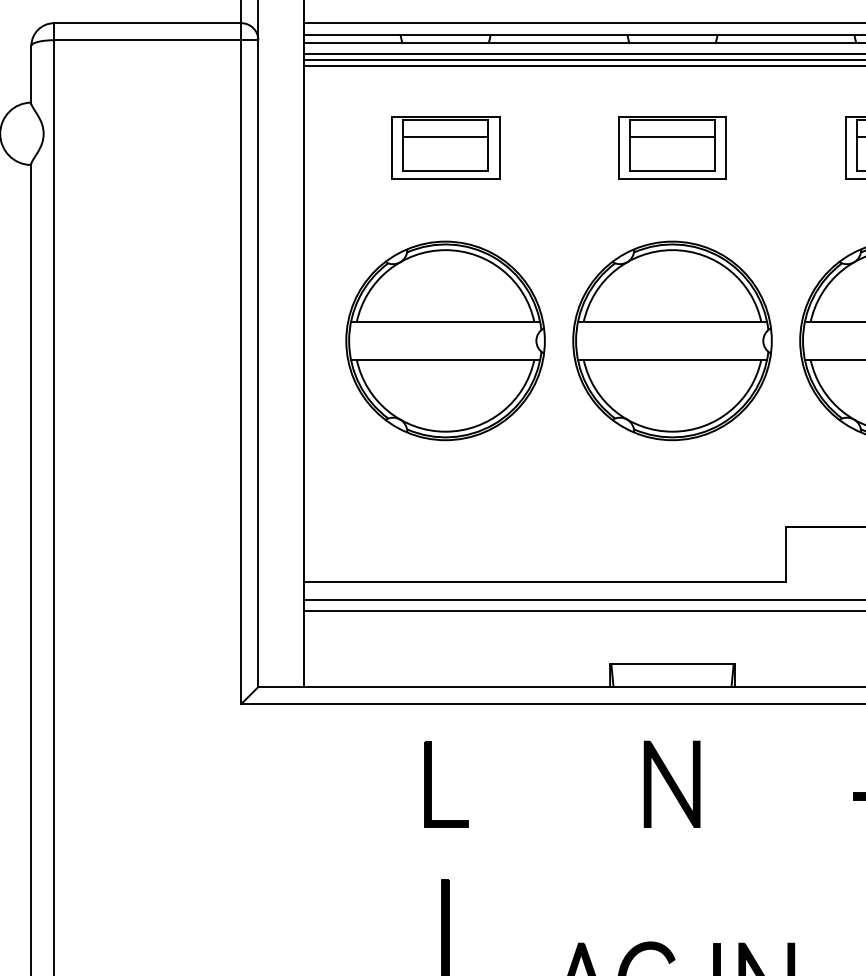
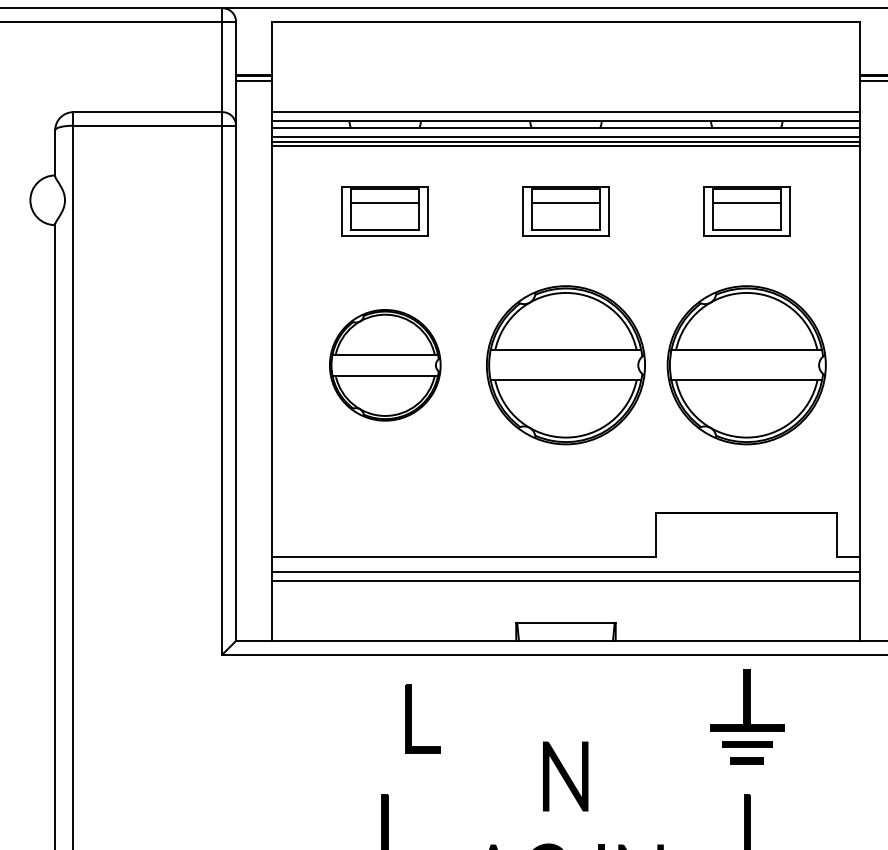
part: (445, 341) -> (385, 365), size x0.7
part: (432, 784) -> (411, 718), moved
part: (671, 784) -> (565, 776), moved

